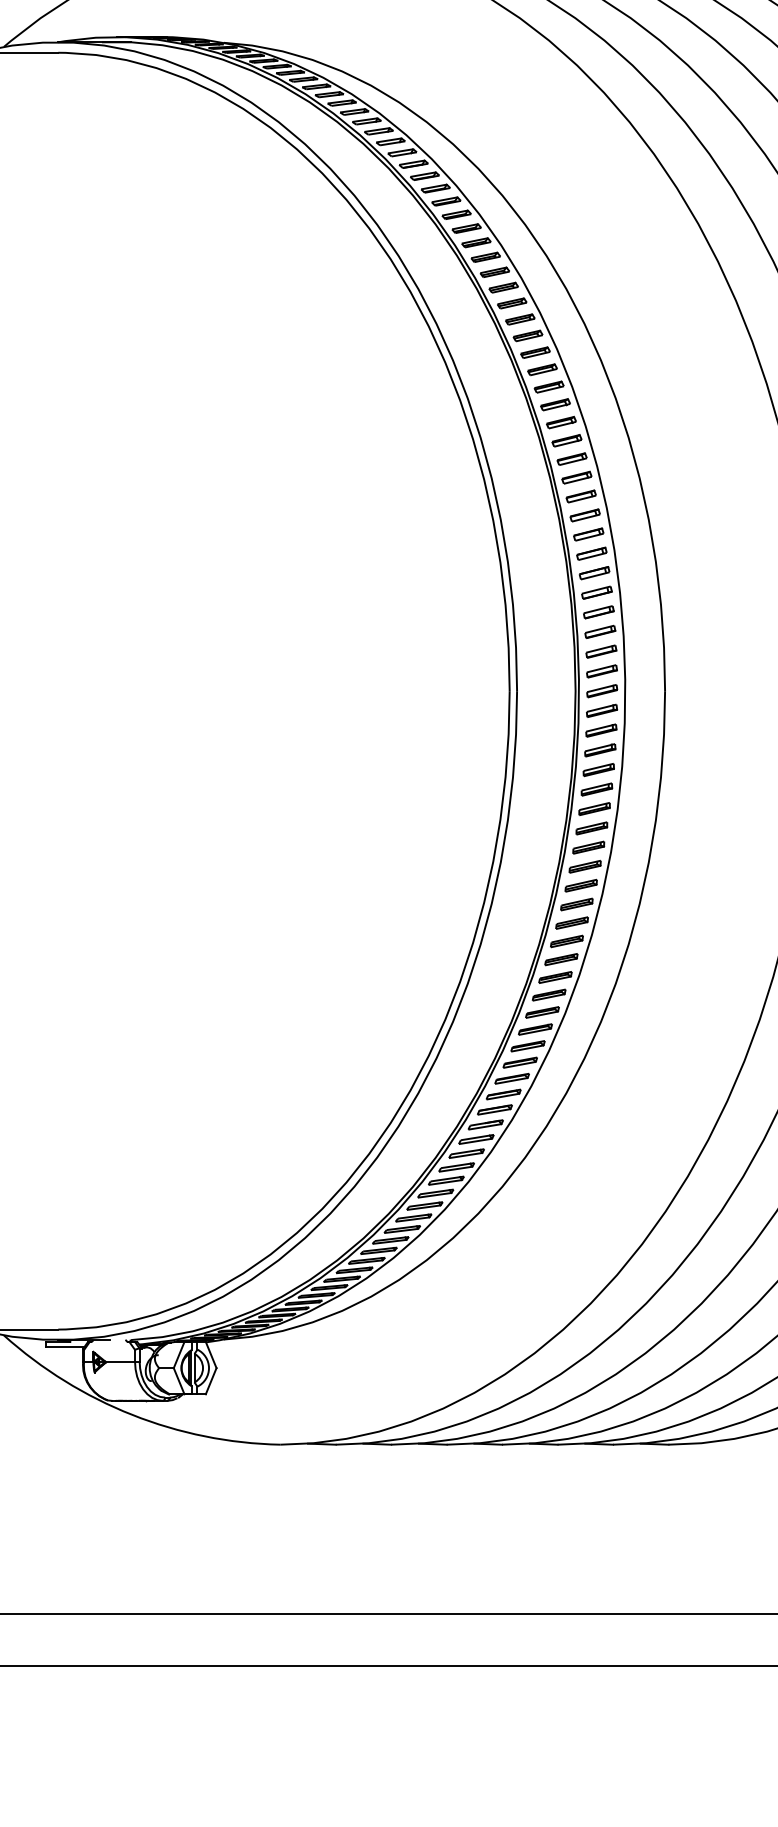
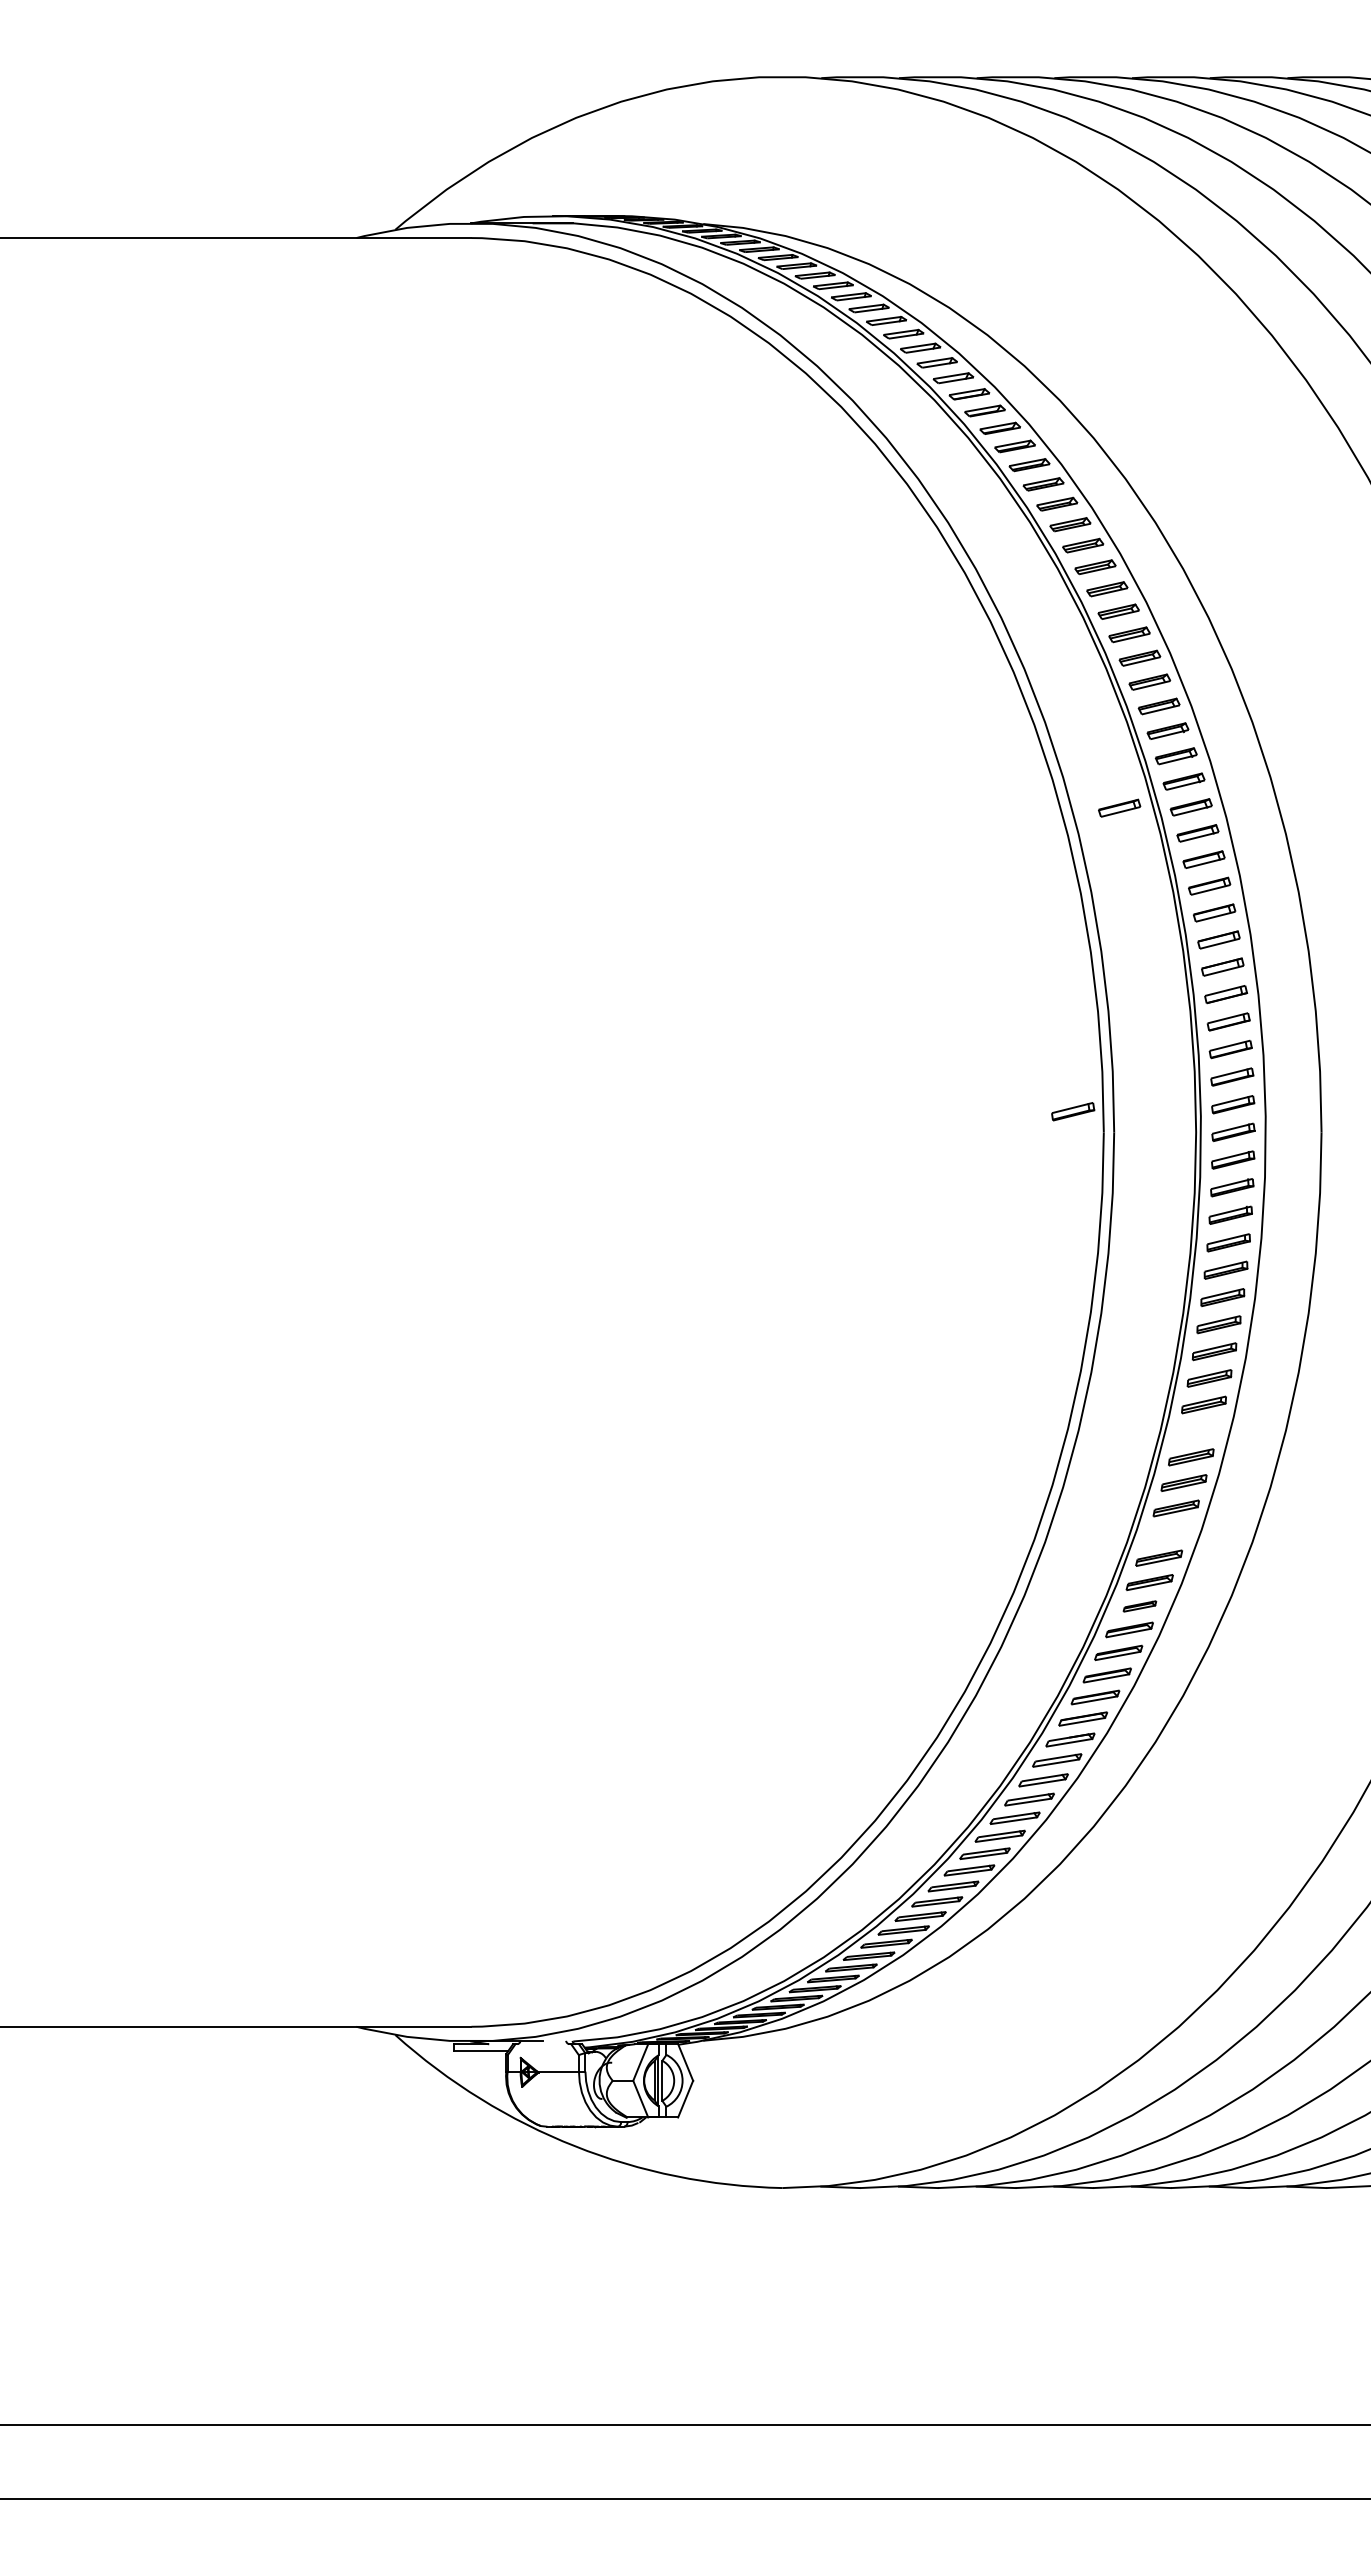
part: (520, 459) -> (1119, 807), added
part: (488, 676) -> (1073, 1111), added
part: (576, 904) -> (1197, 1431), removed
part: (555, 977) -> (1167, 1533), removed
part: (535, 1029) -> (1139, 1606), size x0.7

